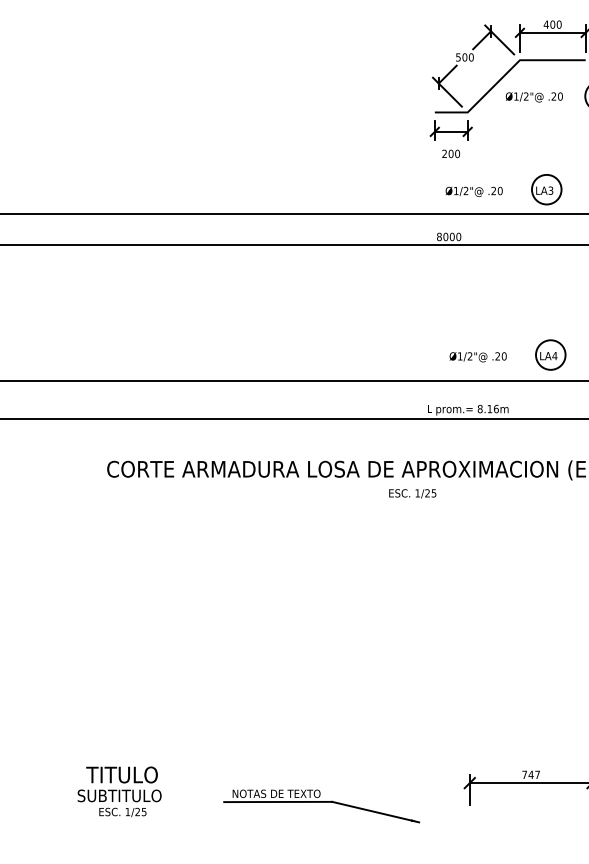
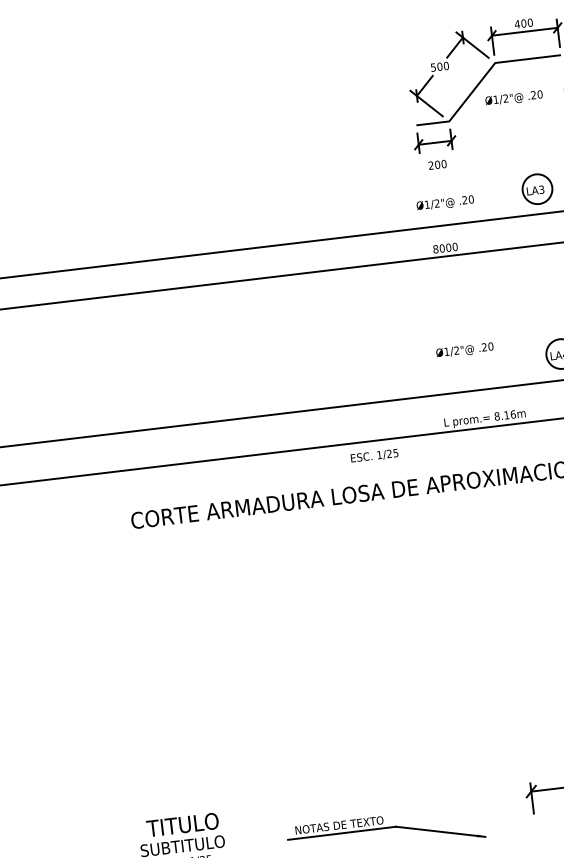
text: (473, 191) -> (444, 203), moved
text: (477, 357) -> (464, 350), moved
text: (412, 493) -> (374, 455), moved

